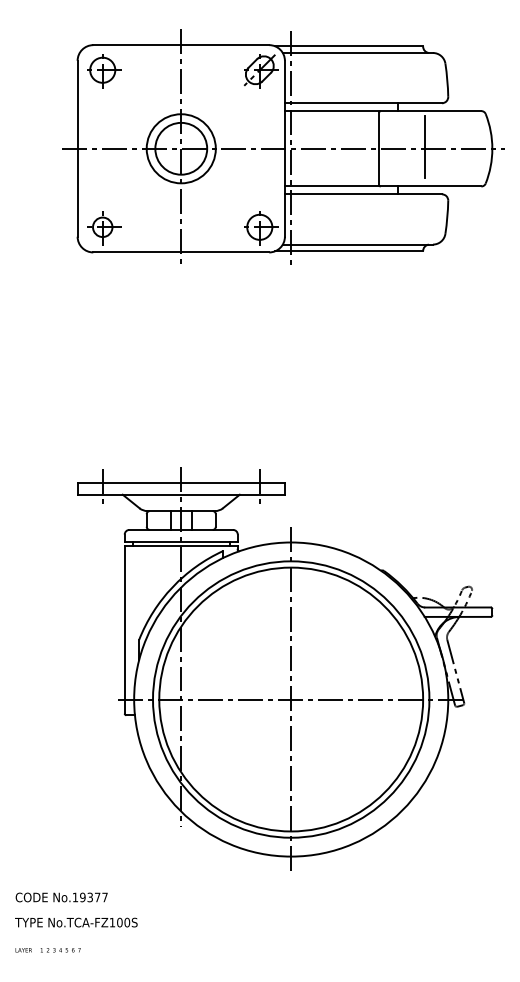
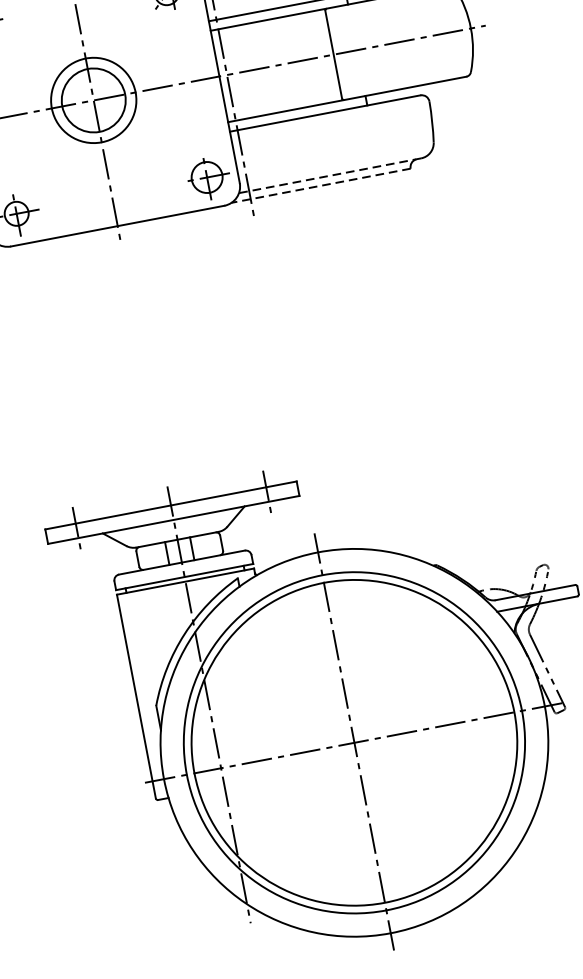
line: (425, 147) -> (389, 42), removed
line: (357, 244) -> (329, 175), solid -> dashed
line: (349, 251) -> (321, 186), solid -> dashed

